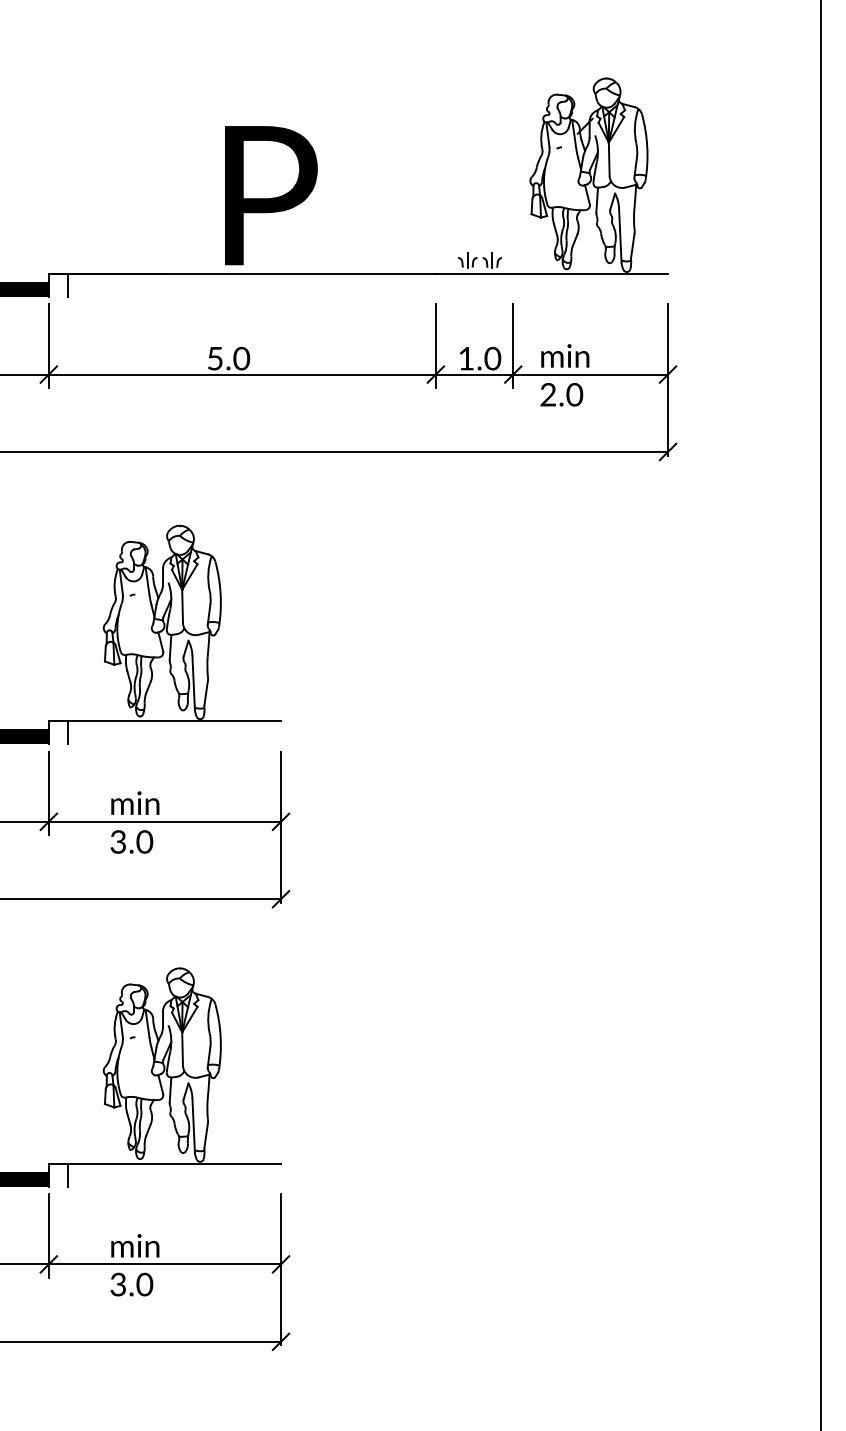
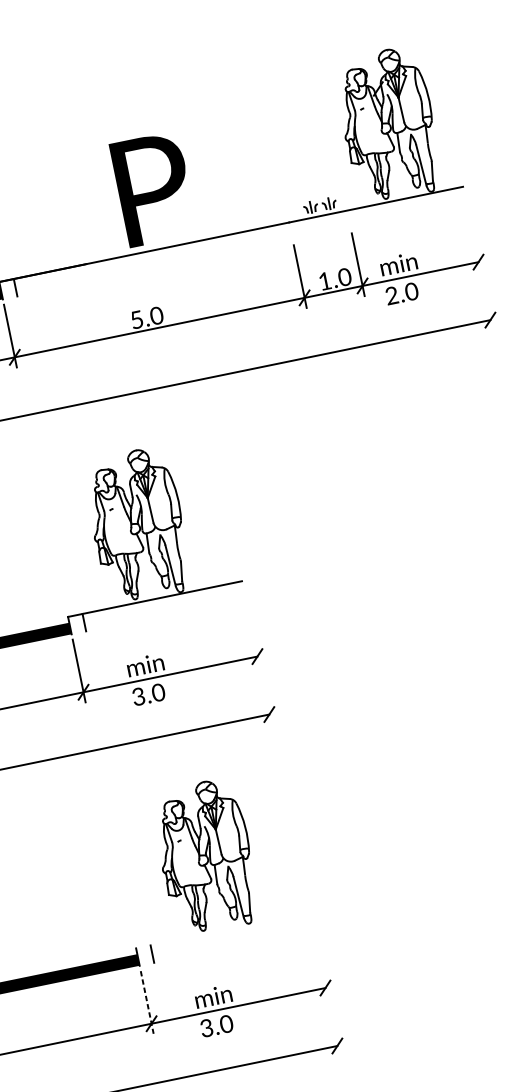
line: (668, 379) -> (479, 265), removed
line: (281, 826) -> (258, 660), removed
line: (164, 1163) -> (222, 930), removed
line: (48, 1236) -> (147, 1002), solid -> dashed
line: (281, 1269) -> (326, 991), removed

